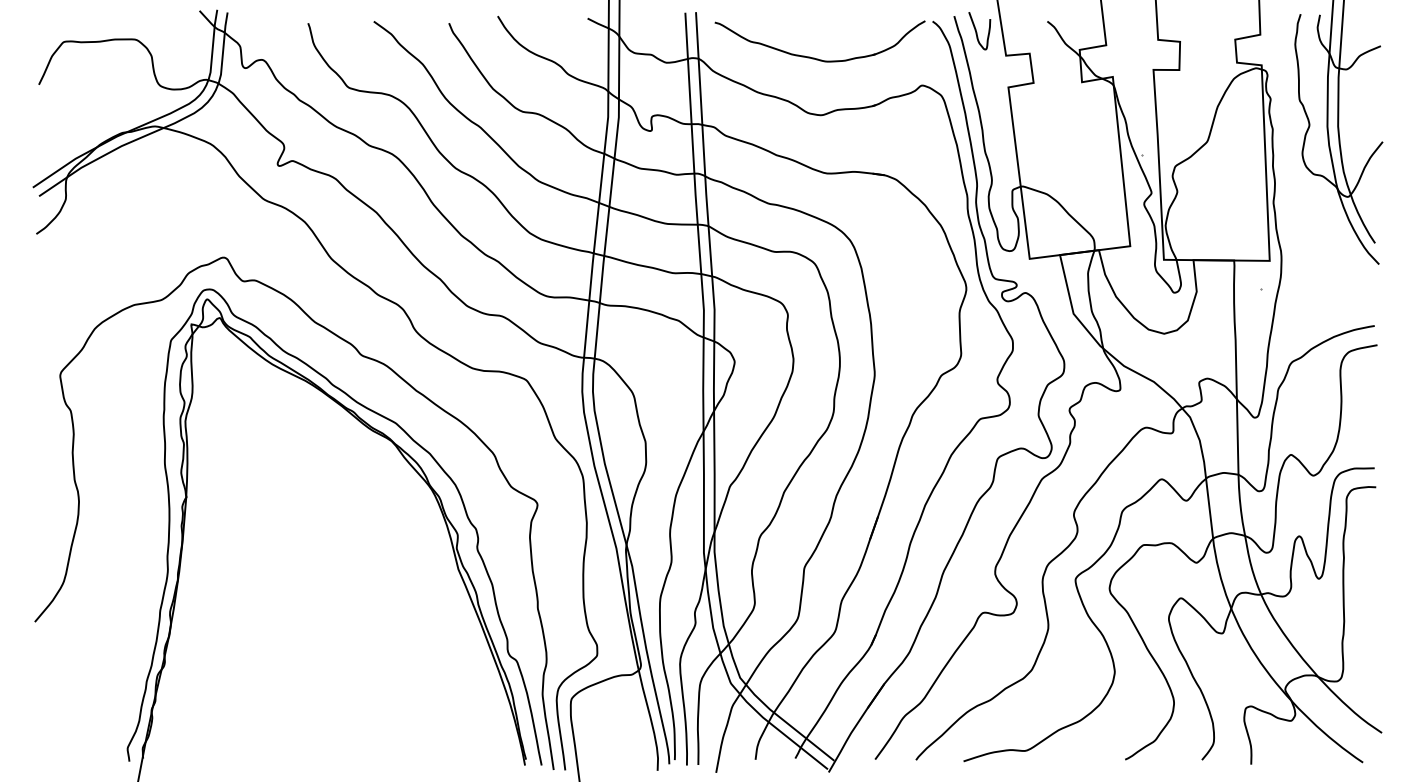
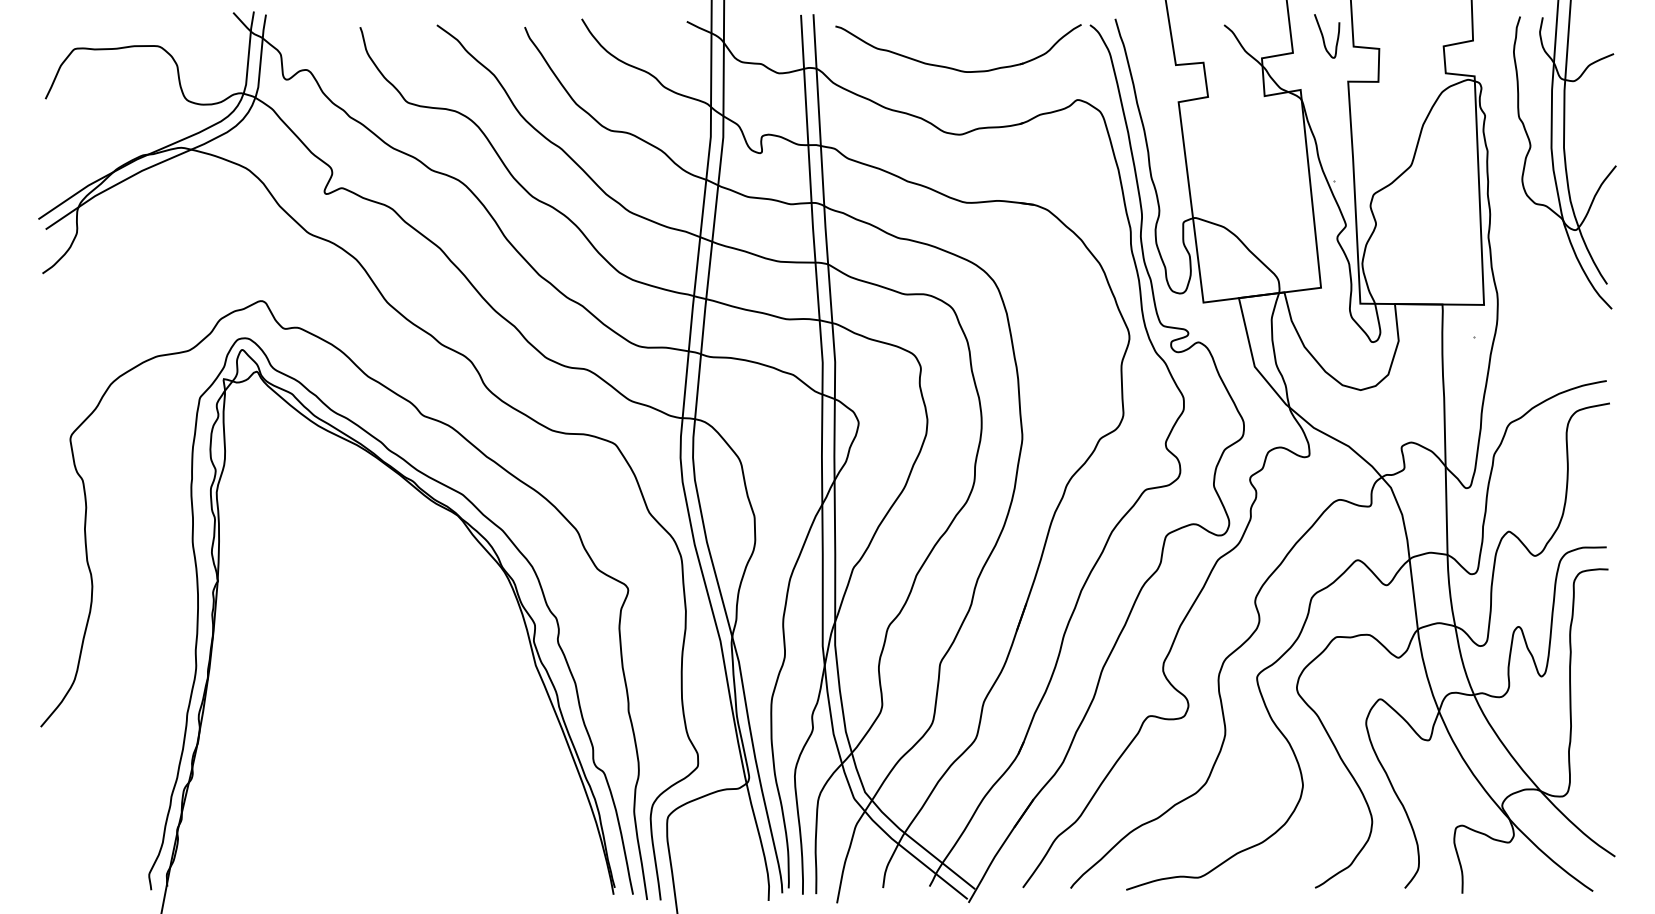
curve: (977, 32) -> (1324, 38), moved

